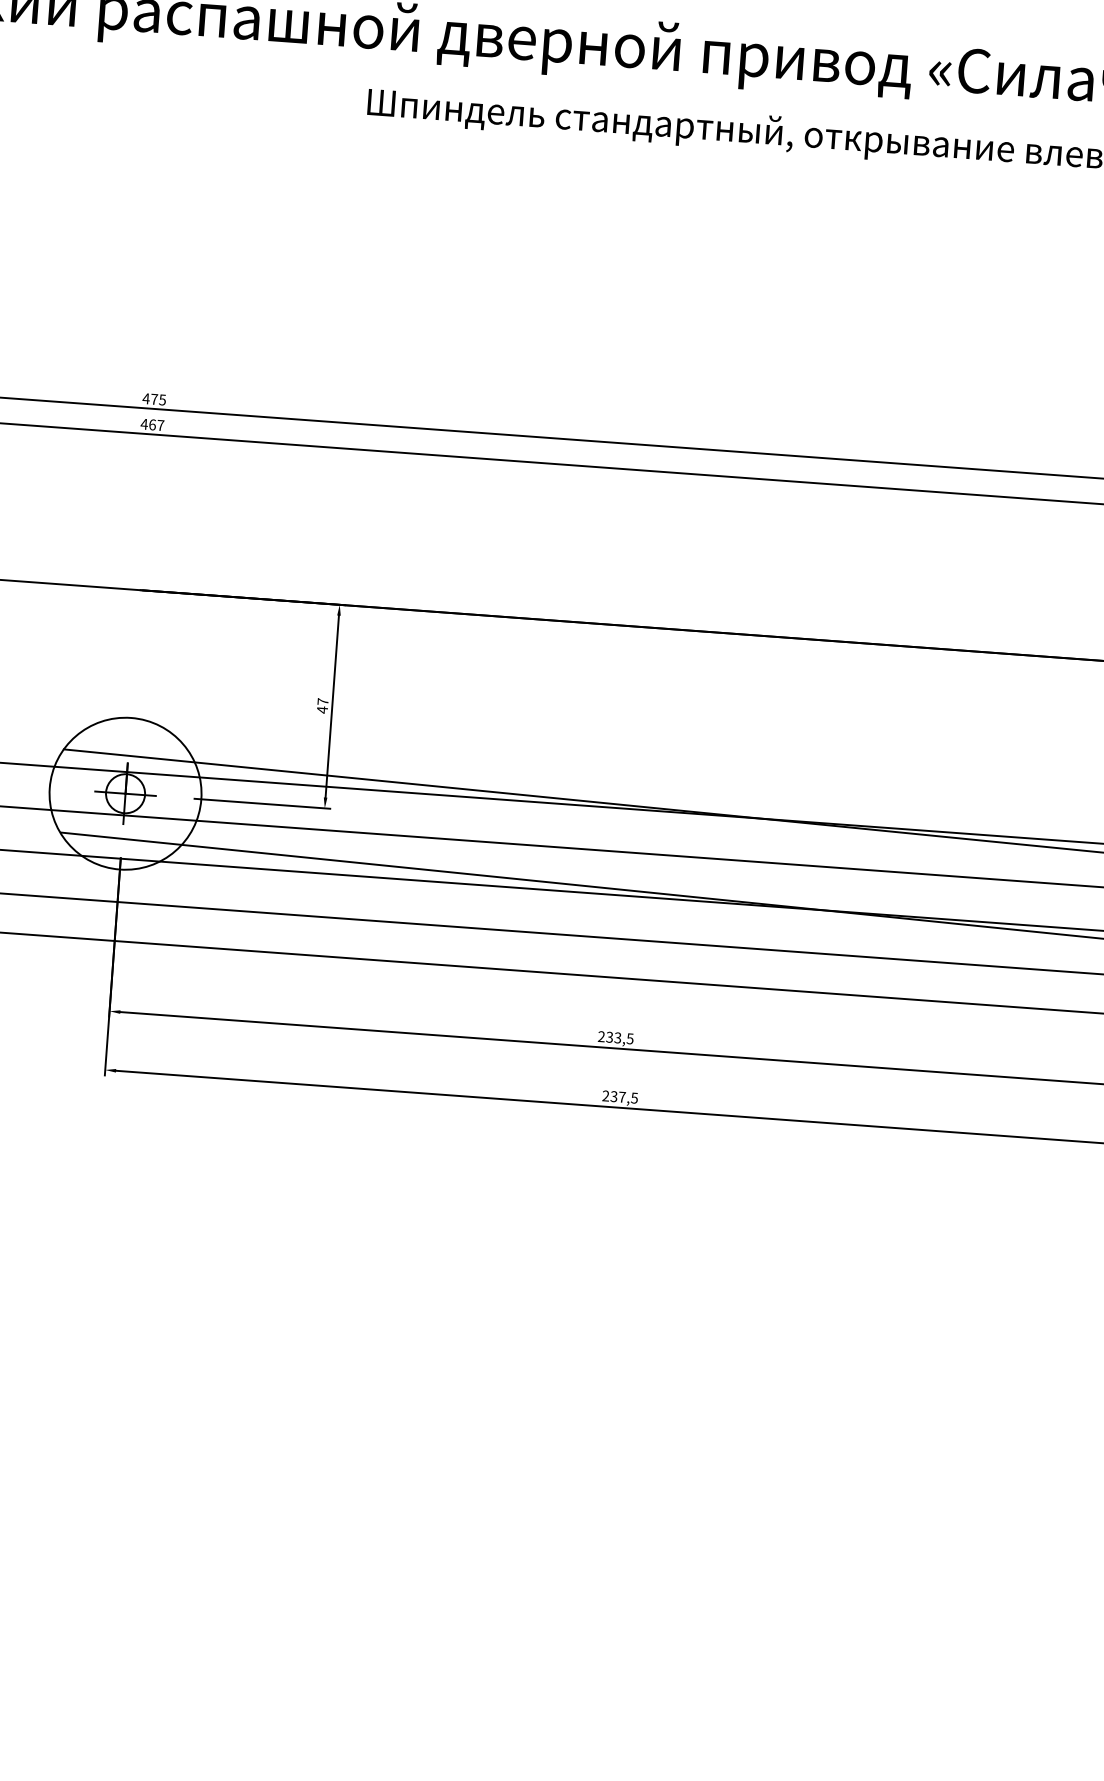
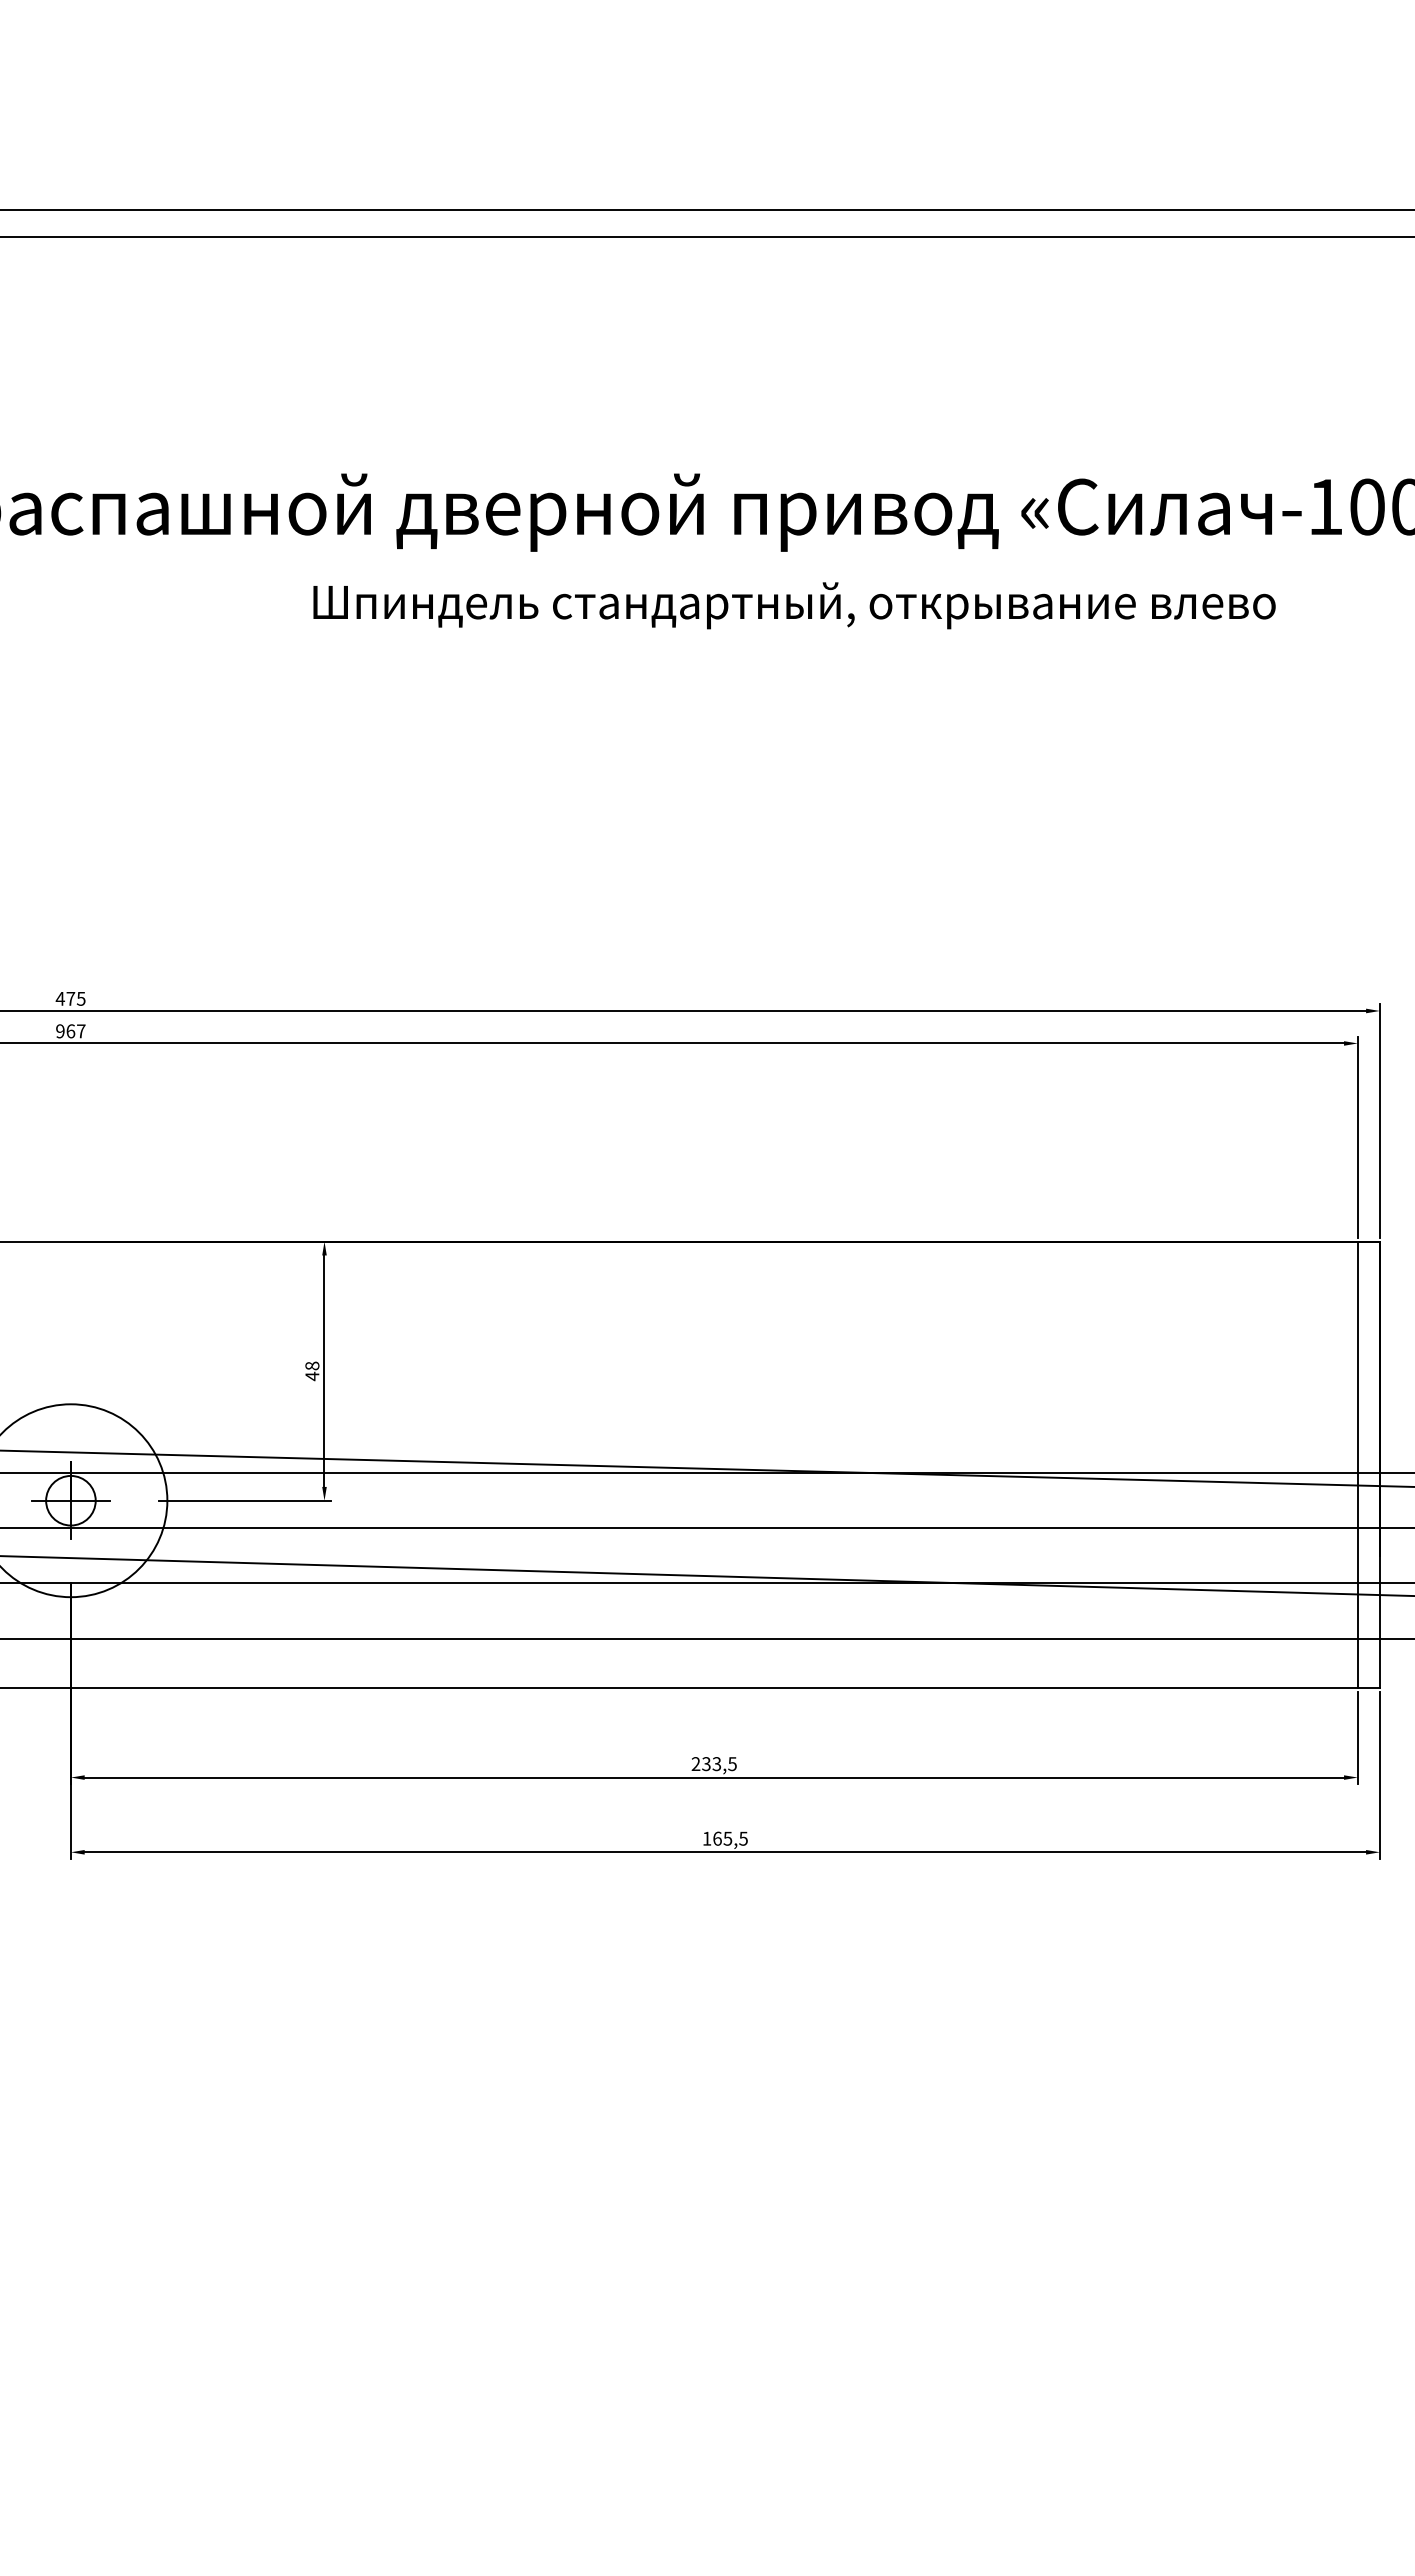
text: (144, 424) -> (60, 1031), 467 -> 967
text: (323, 701) -> (312, 1365), 47 -> 48
text: (614, 1096) -> (717, 1838), 237,5 -> 165,5

